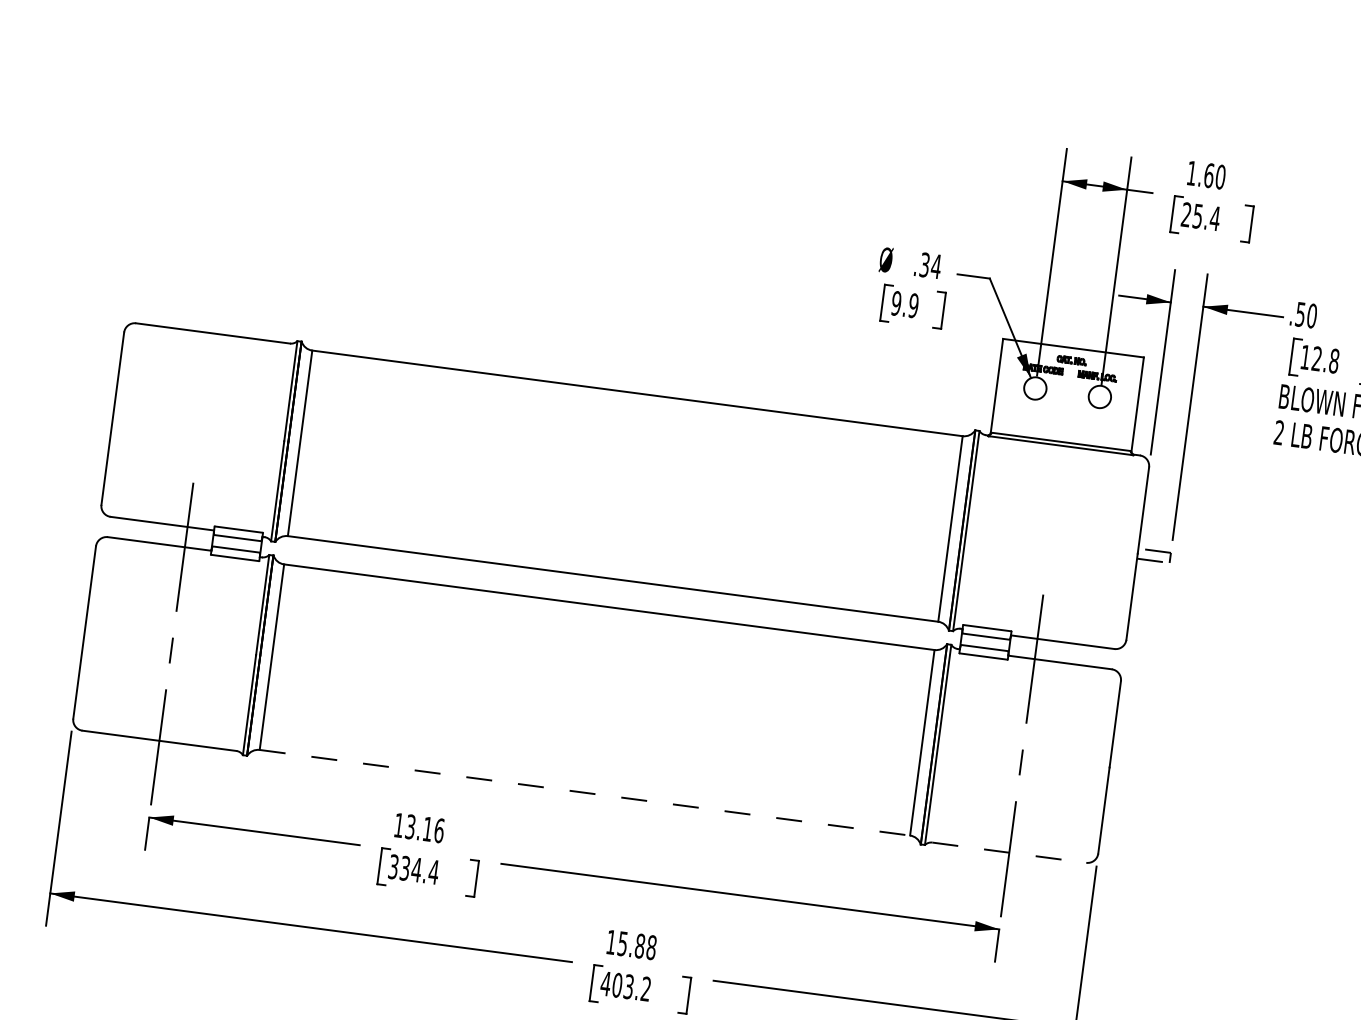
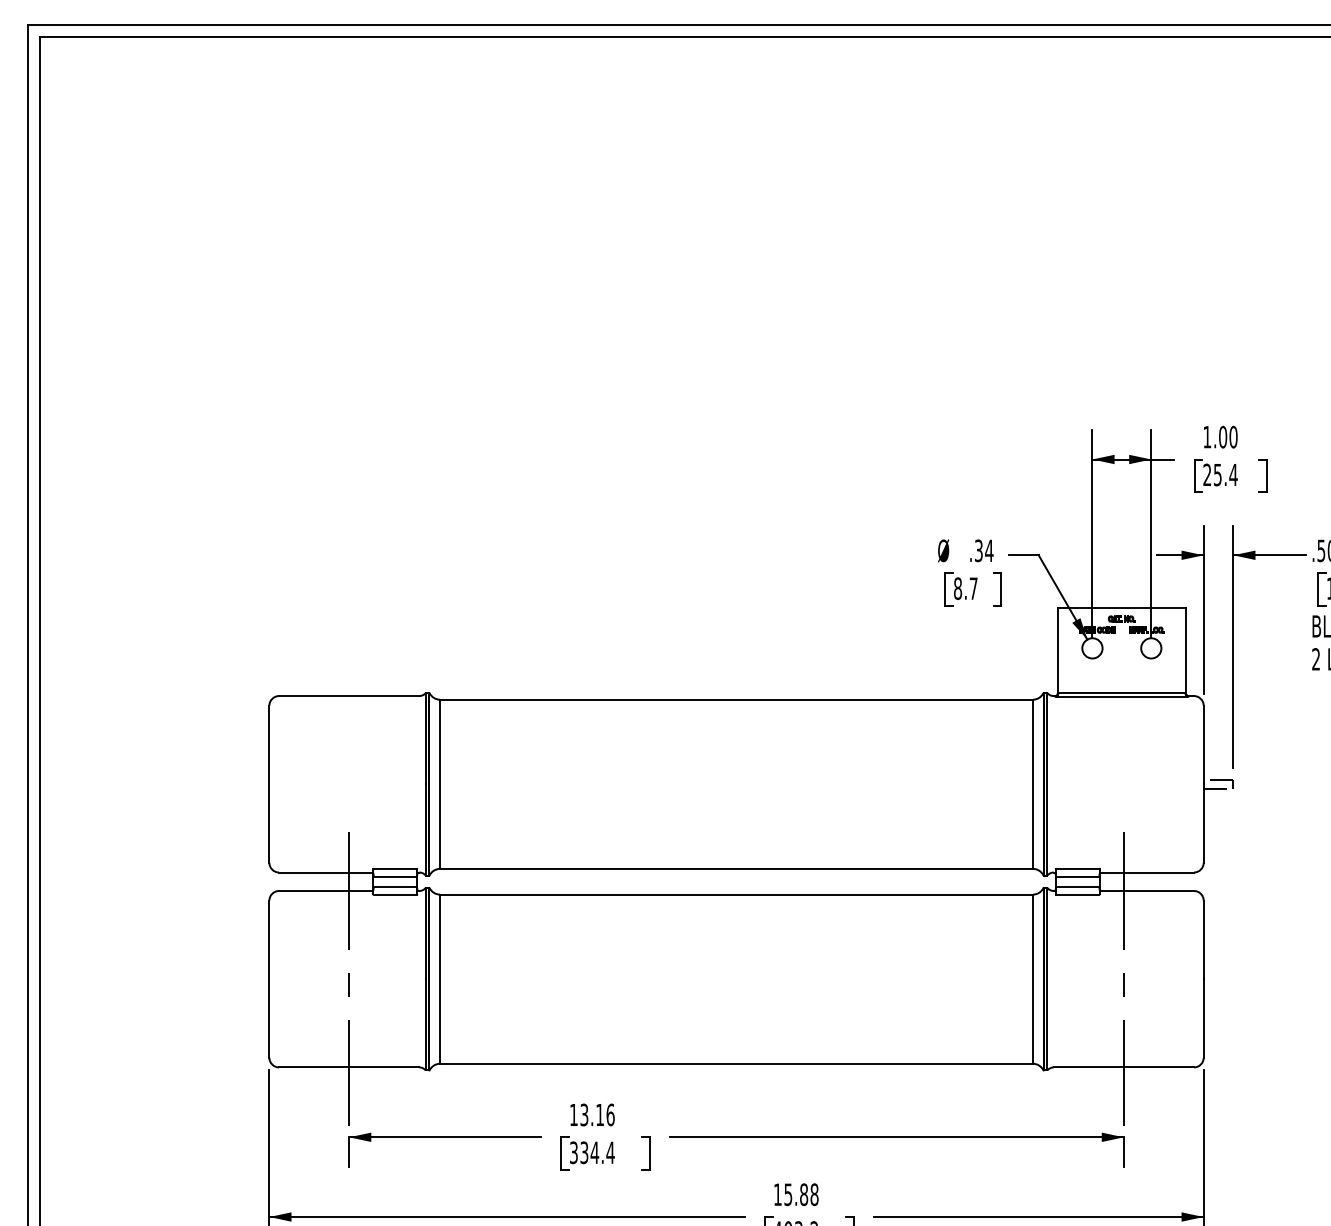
text: (1209, 174) -> (1223, 436), 1.60 -> 1.00
text: (904, 304) -> (965, 588), 9.9 -> 8.7
line: (586, 792) -> (737, 1063), dashed -> solid
line: (1009, 852) -> (1124, 1067), dashed -> solid

